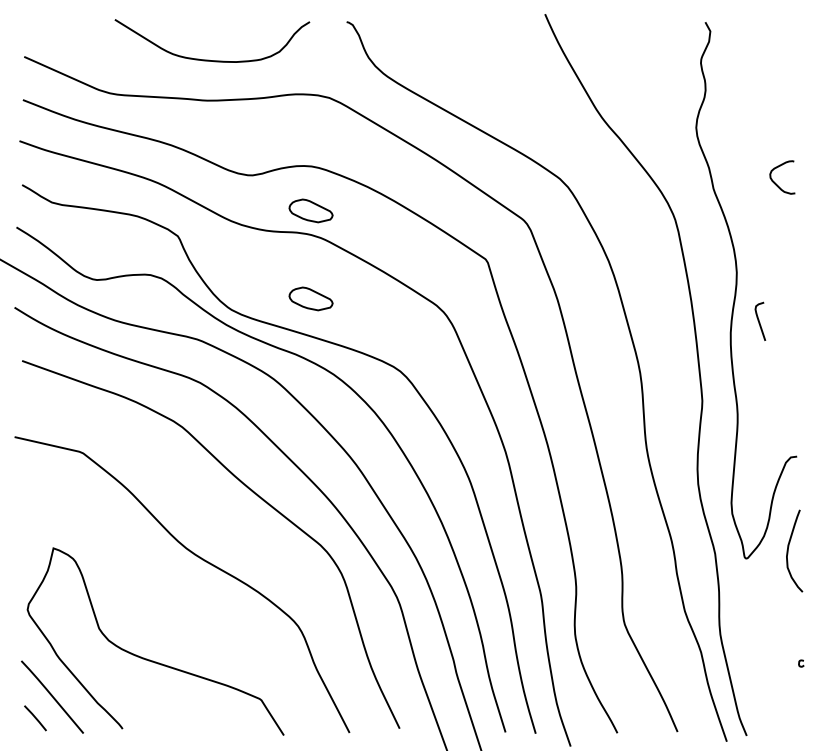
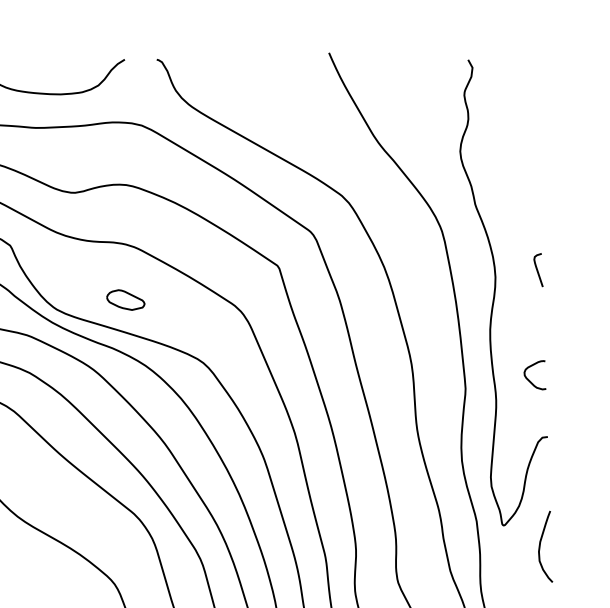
curve: (776, 183) -> (529, 380), moved
part: (310, 210) -> (125, 223), removed
curve: (759, 320) -> (537, 269), moved
curve: (788, 550) -> (540, 546), moved

